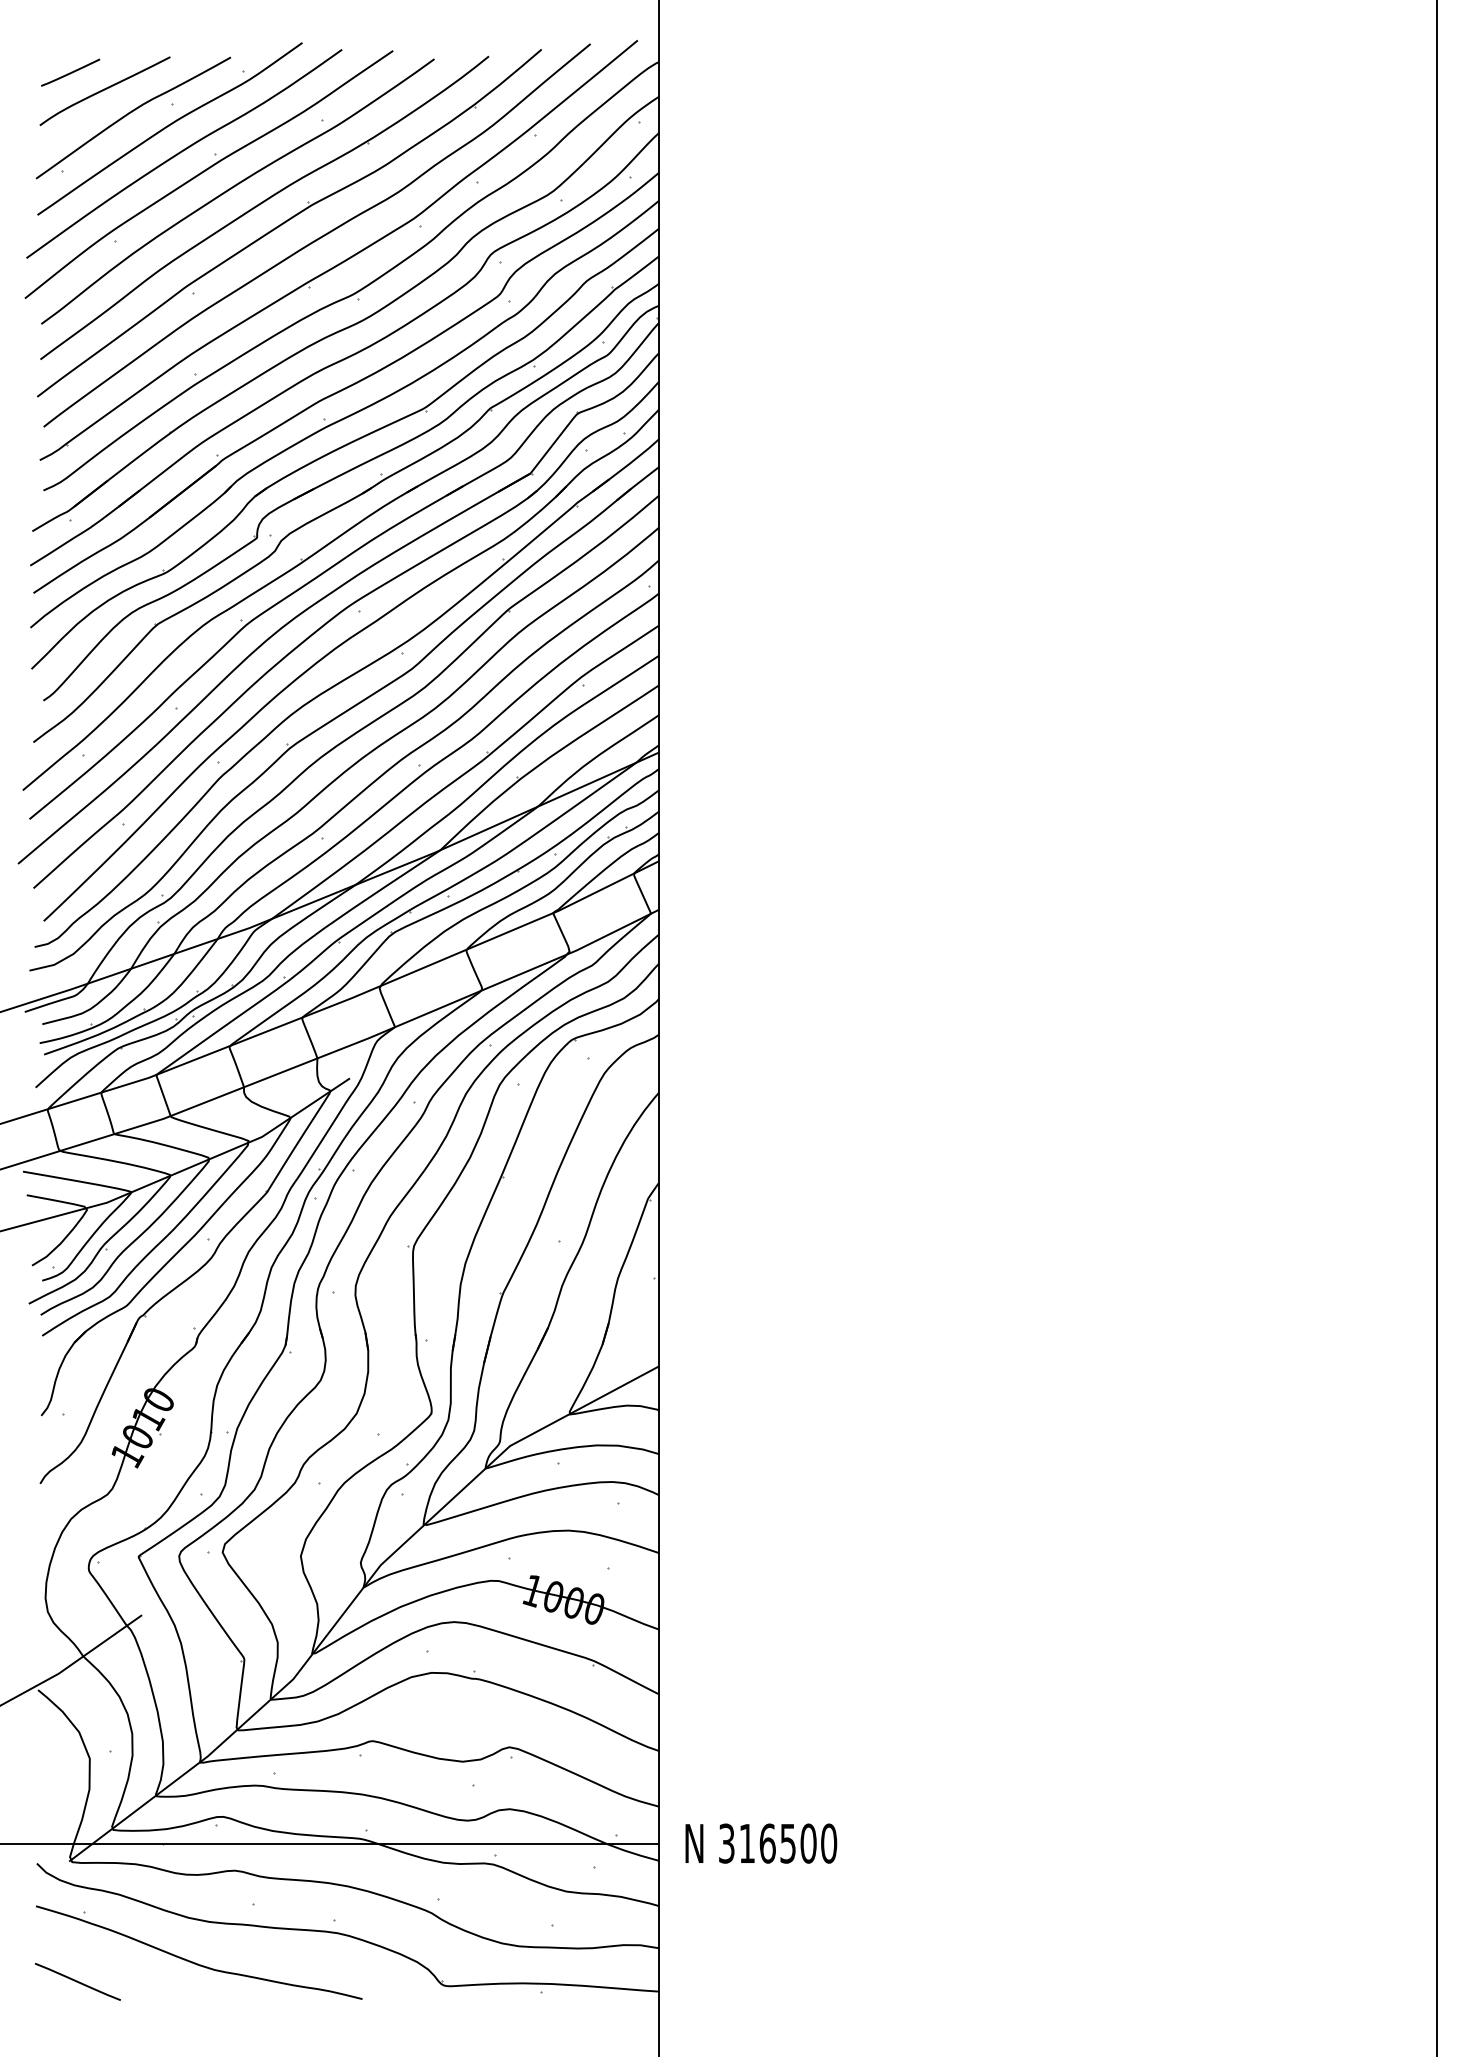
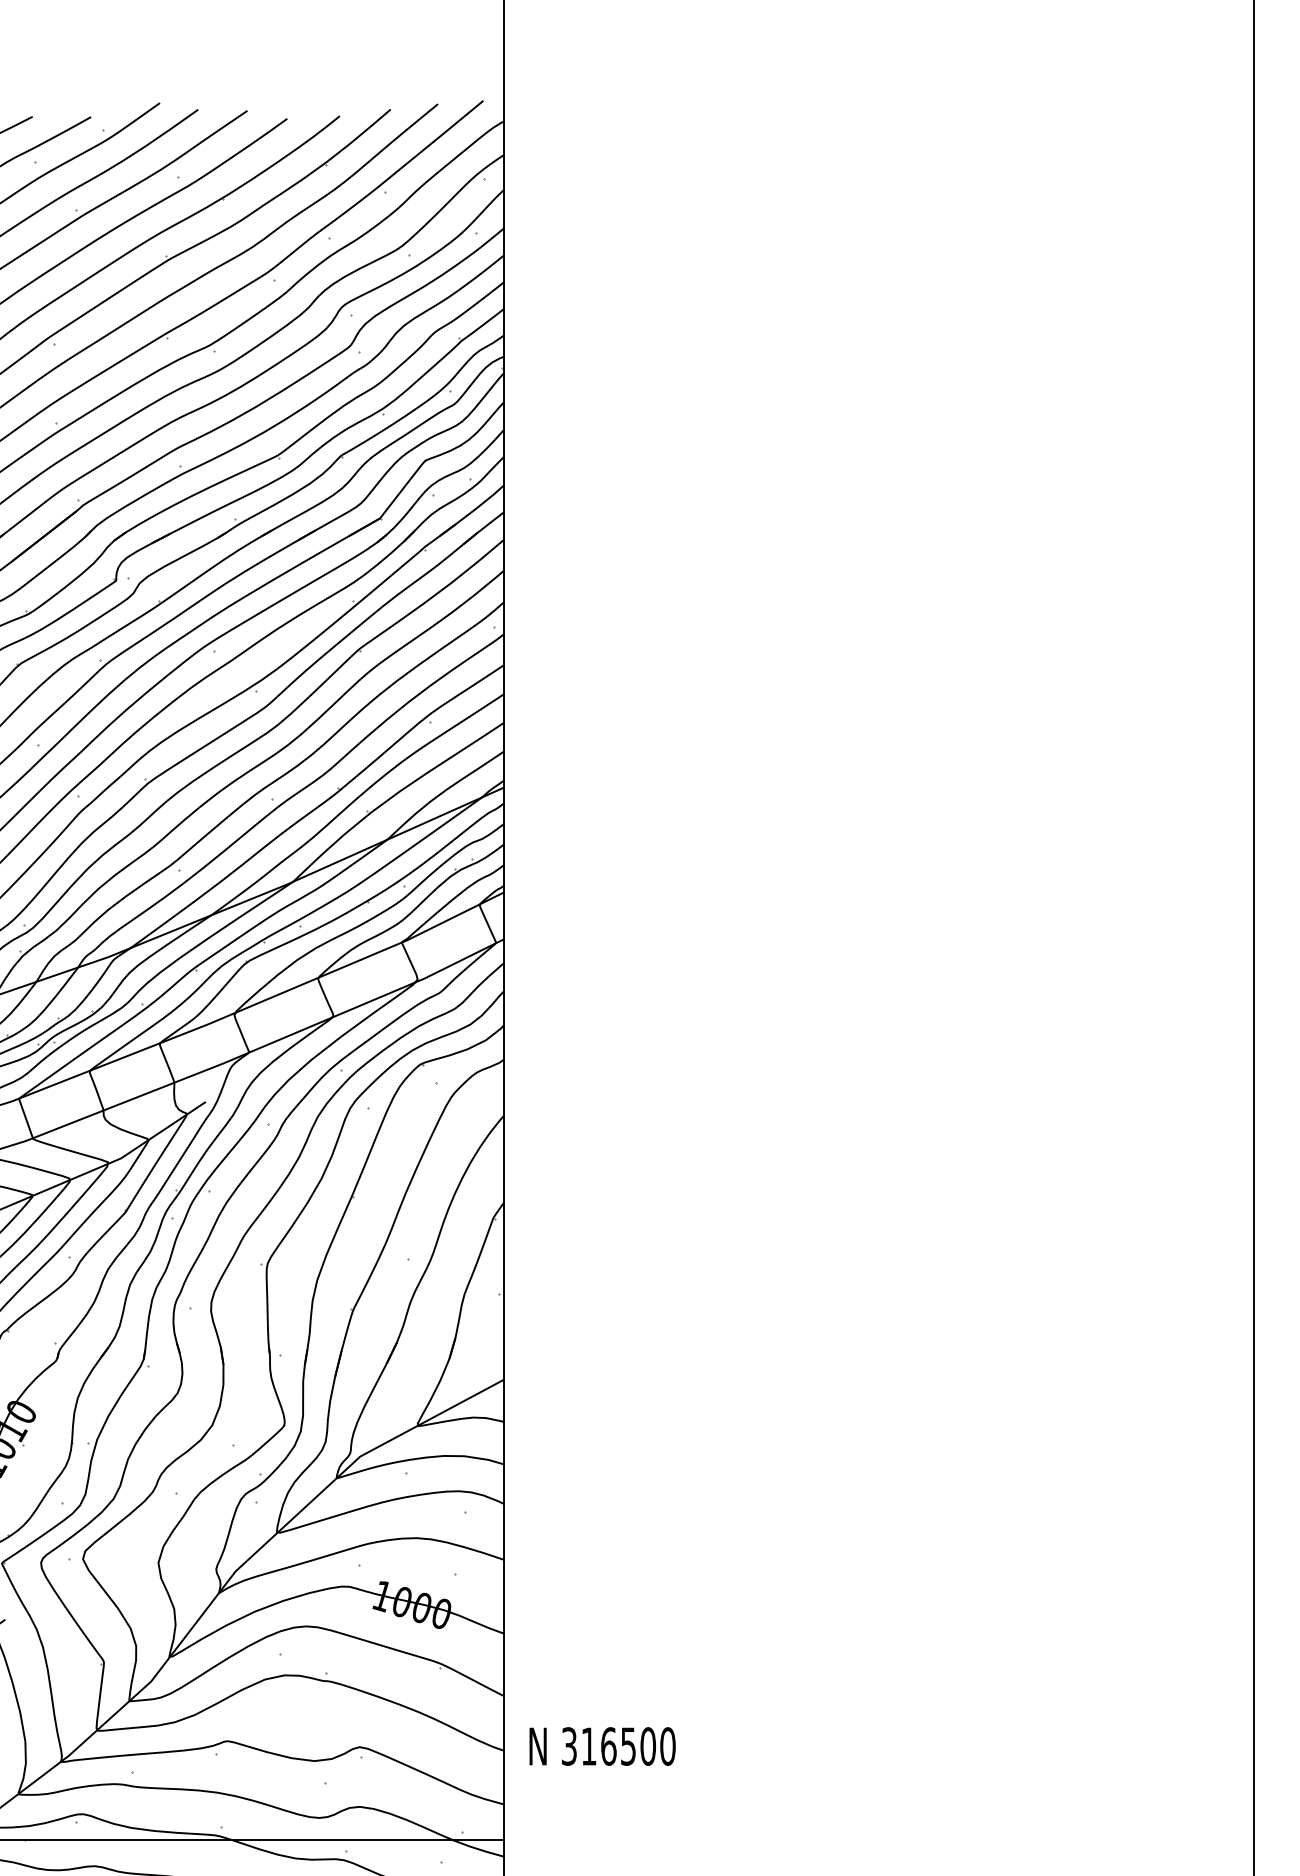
text: (761, 1843) -> (602, 1746), moved

